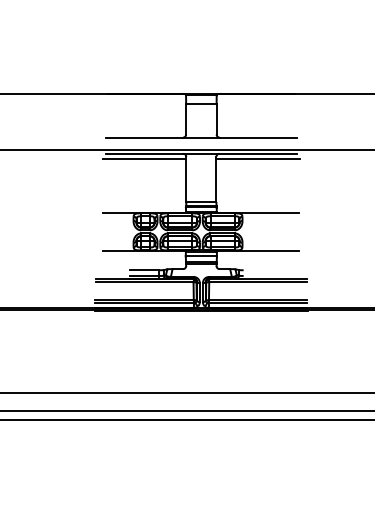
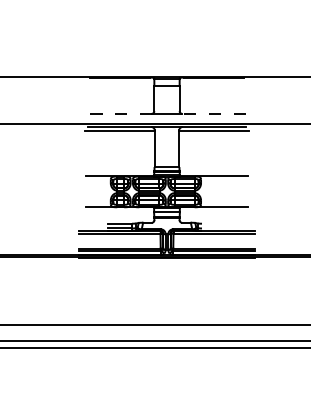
line: (145, 137) -> (120, 113), solid -> dashed
line: (257, 137) -> (213, 113), solid -> dashed

